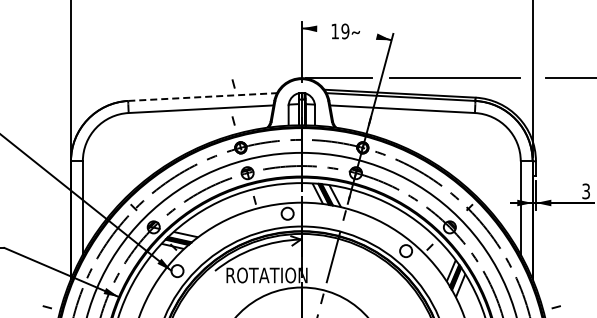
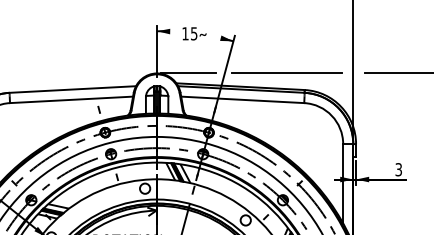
text: (345, 30) -> (194, 32), 19 -> 15
line: (233, 83) -> (99, 78), removed
line: (203, 97) -> (73, 89), dashed -> solid

